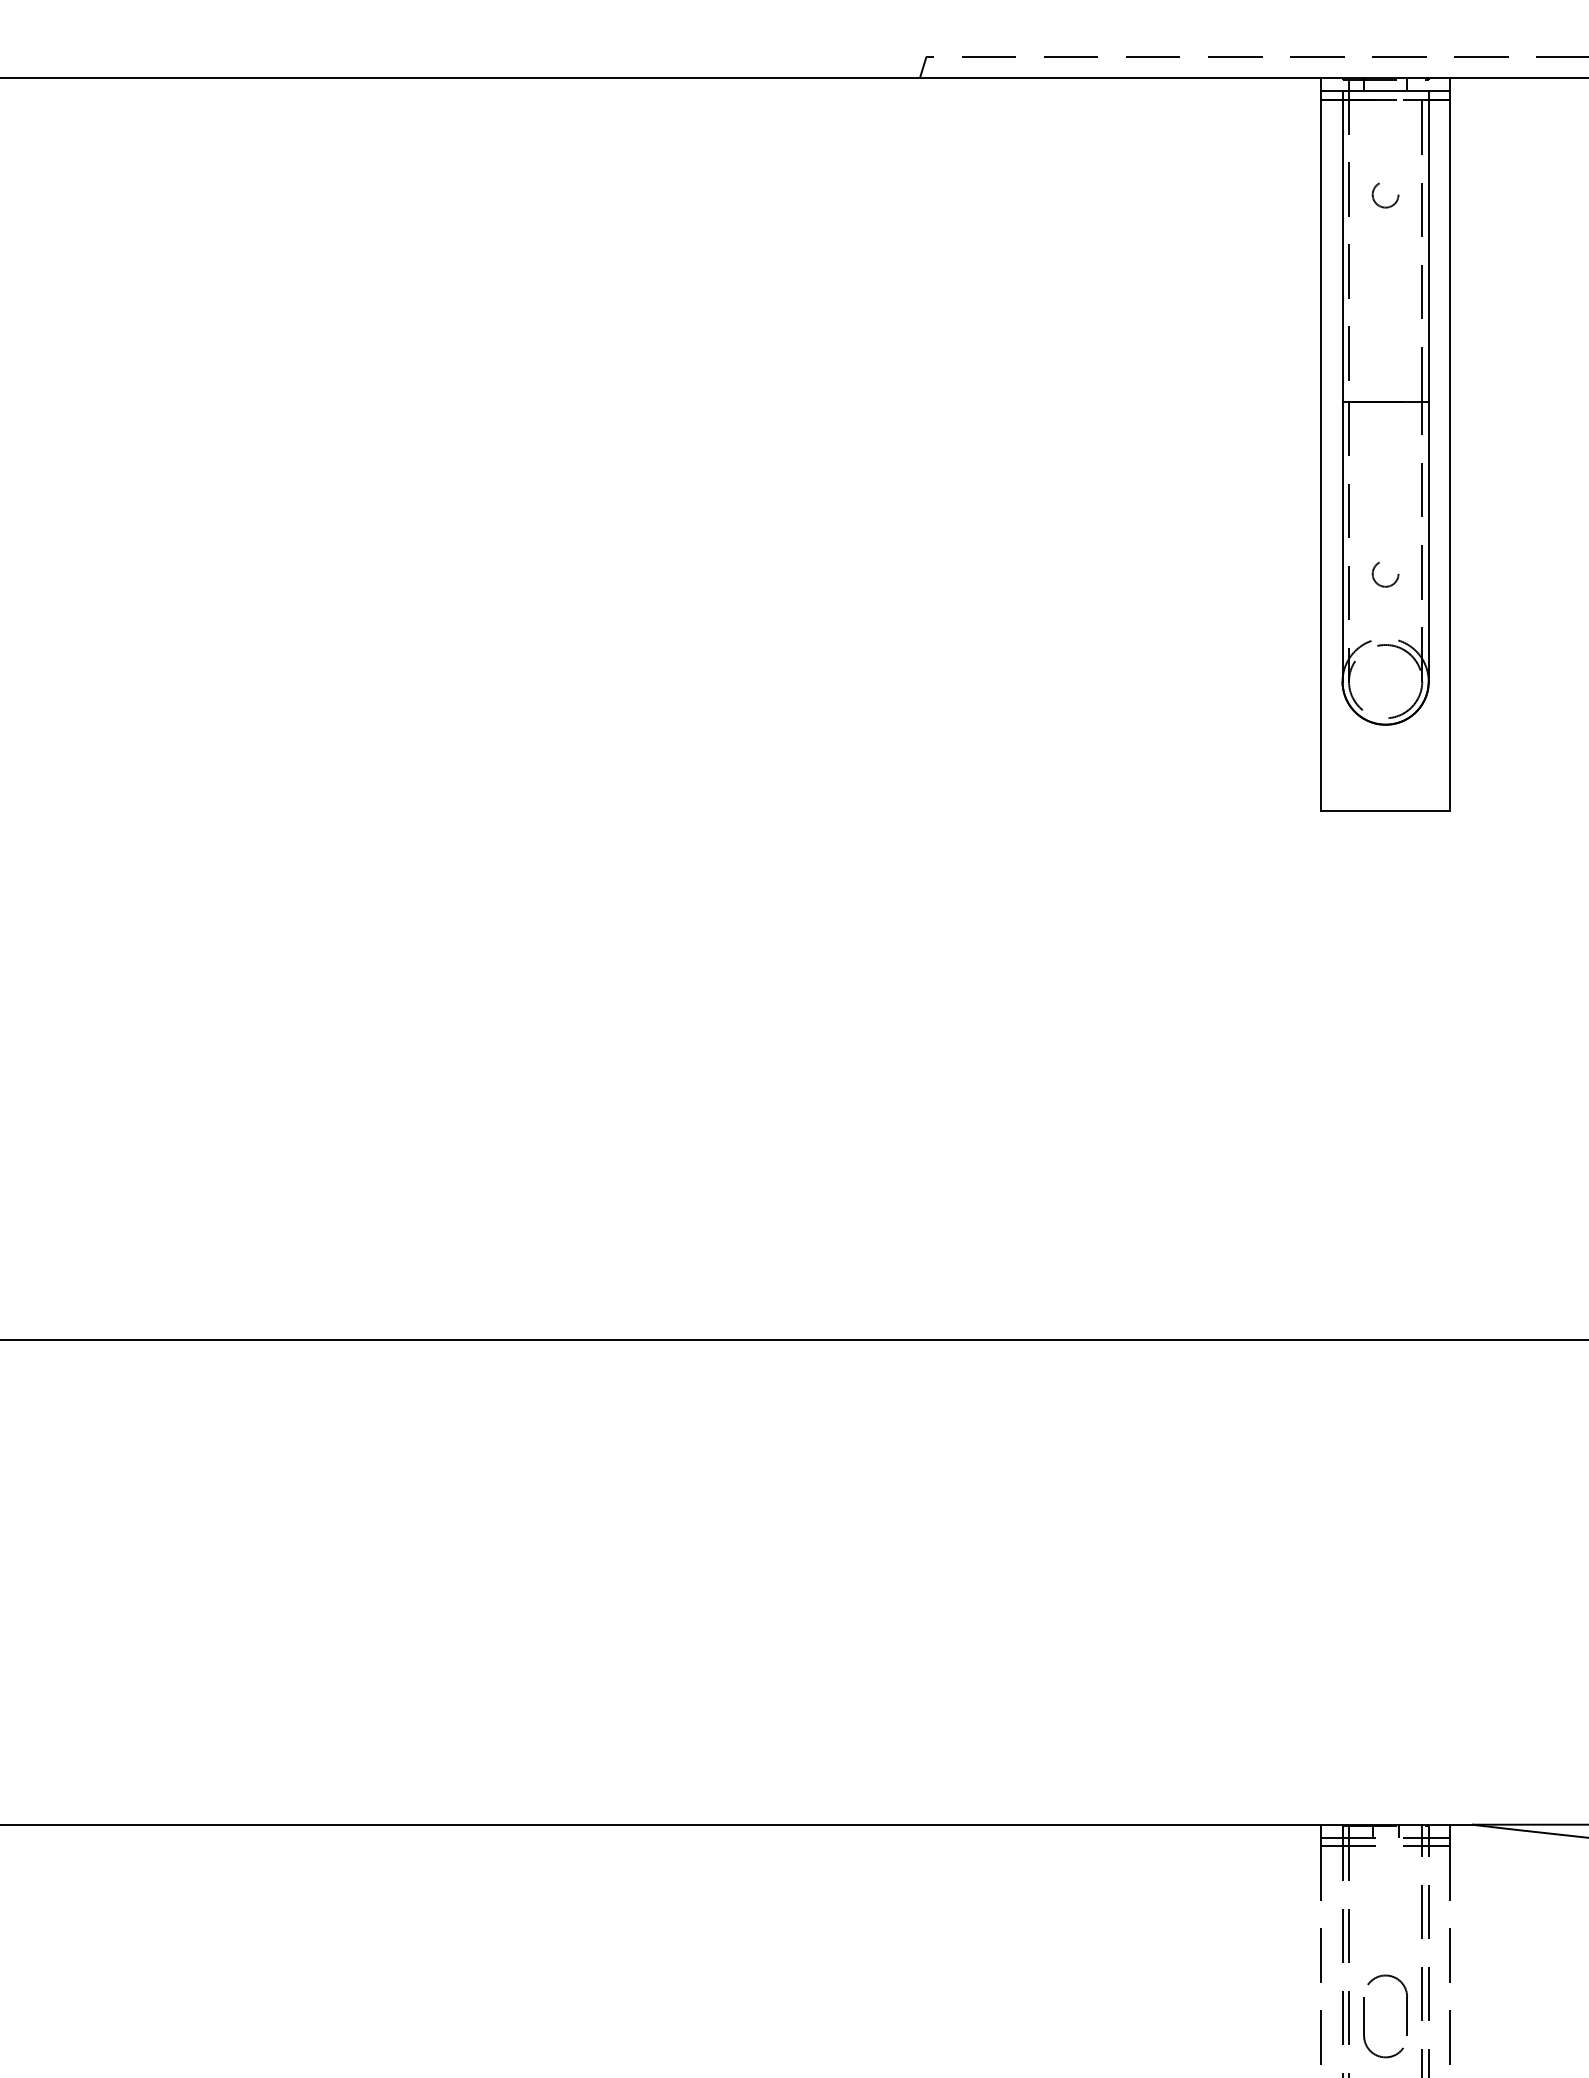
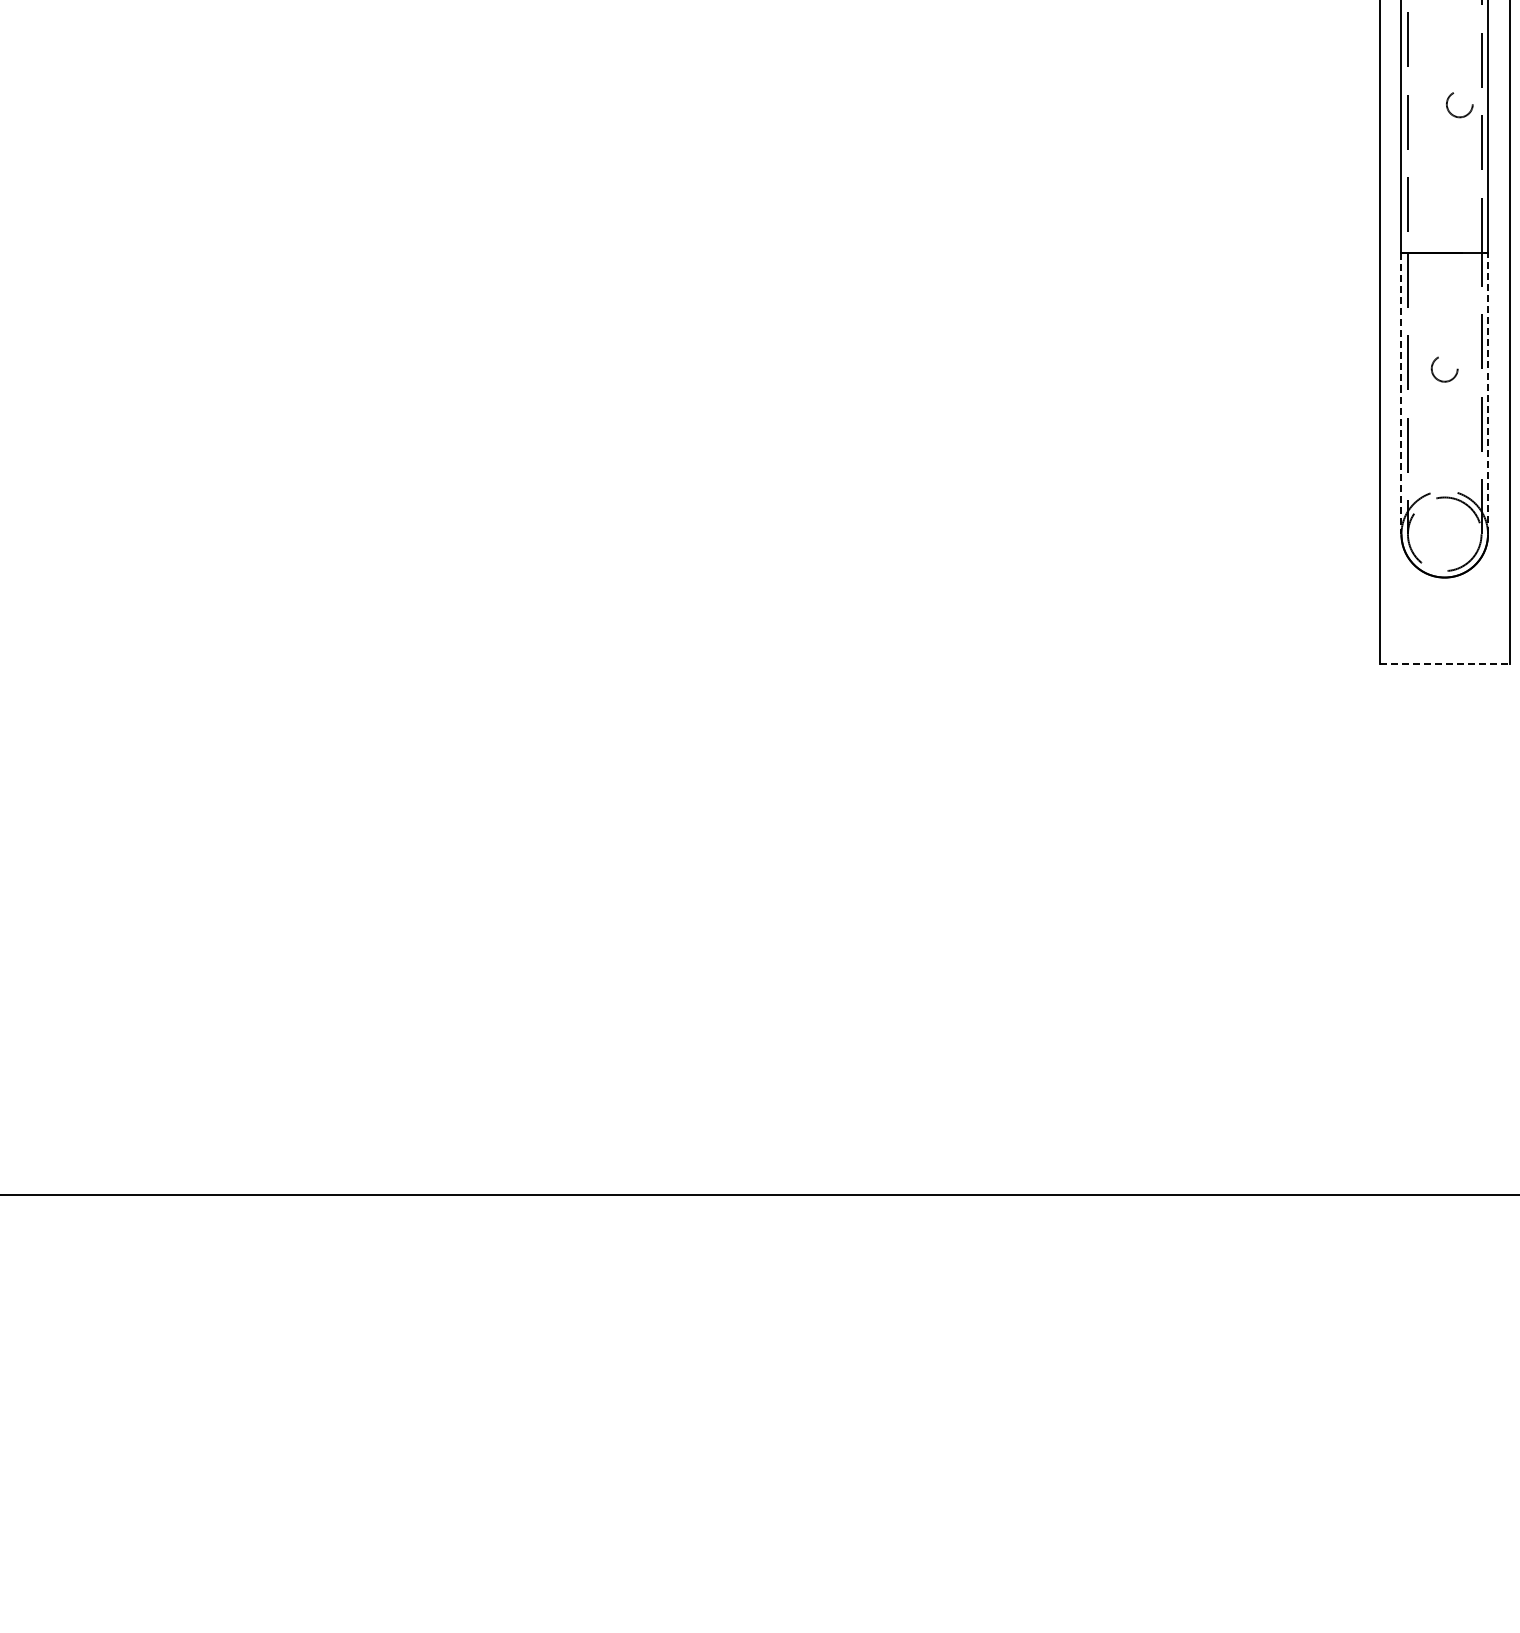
circle: (1385, 195) -> (1459, 105), moved
line: (1428, 541) -> (1487, 393), solid -> dashed
line: (1342, 542) -> (1401, 394), solid -> dashed
circle: (1385, 574) -> (1444, 369), moved
line: (1385, 810) -> (1444, 663), solid -> dashed

